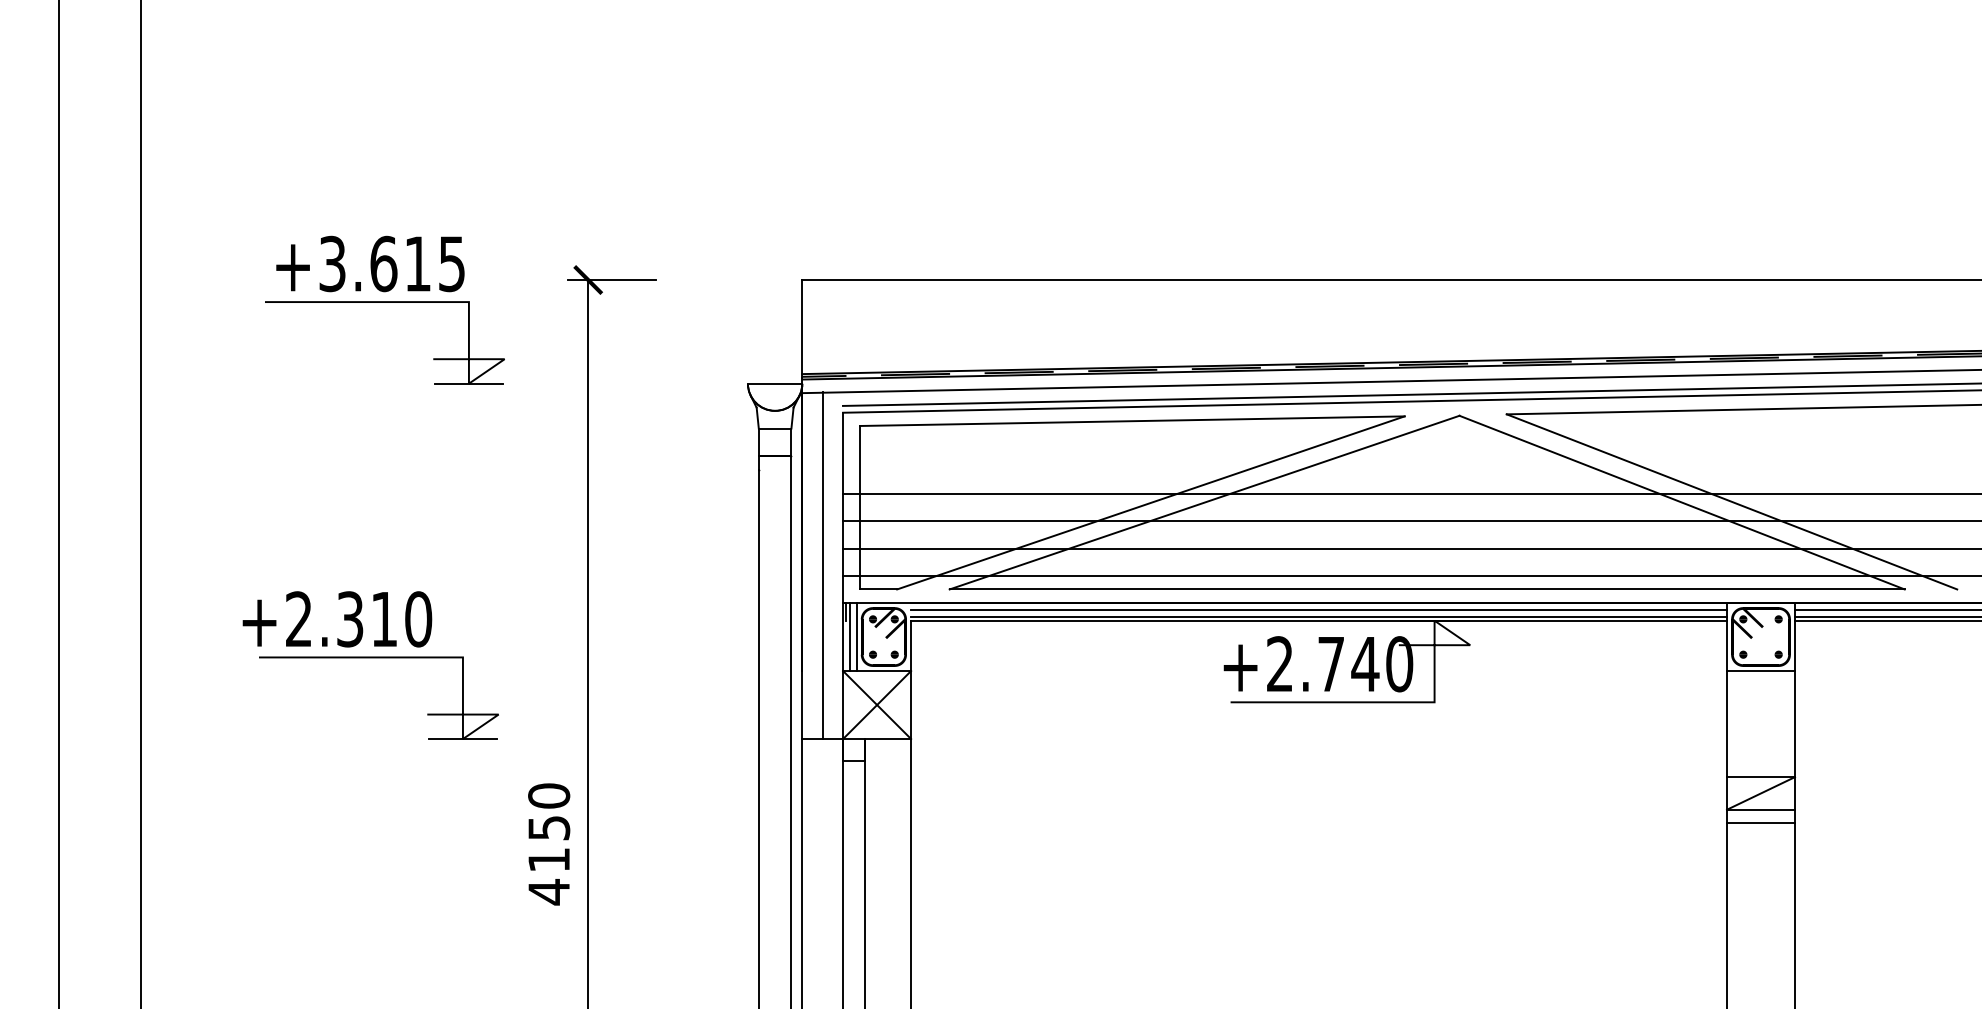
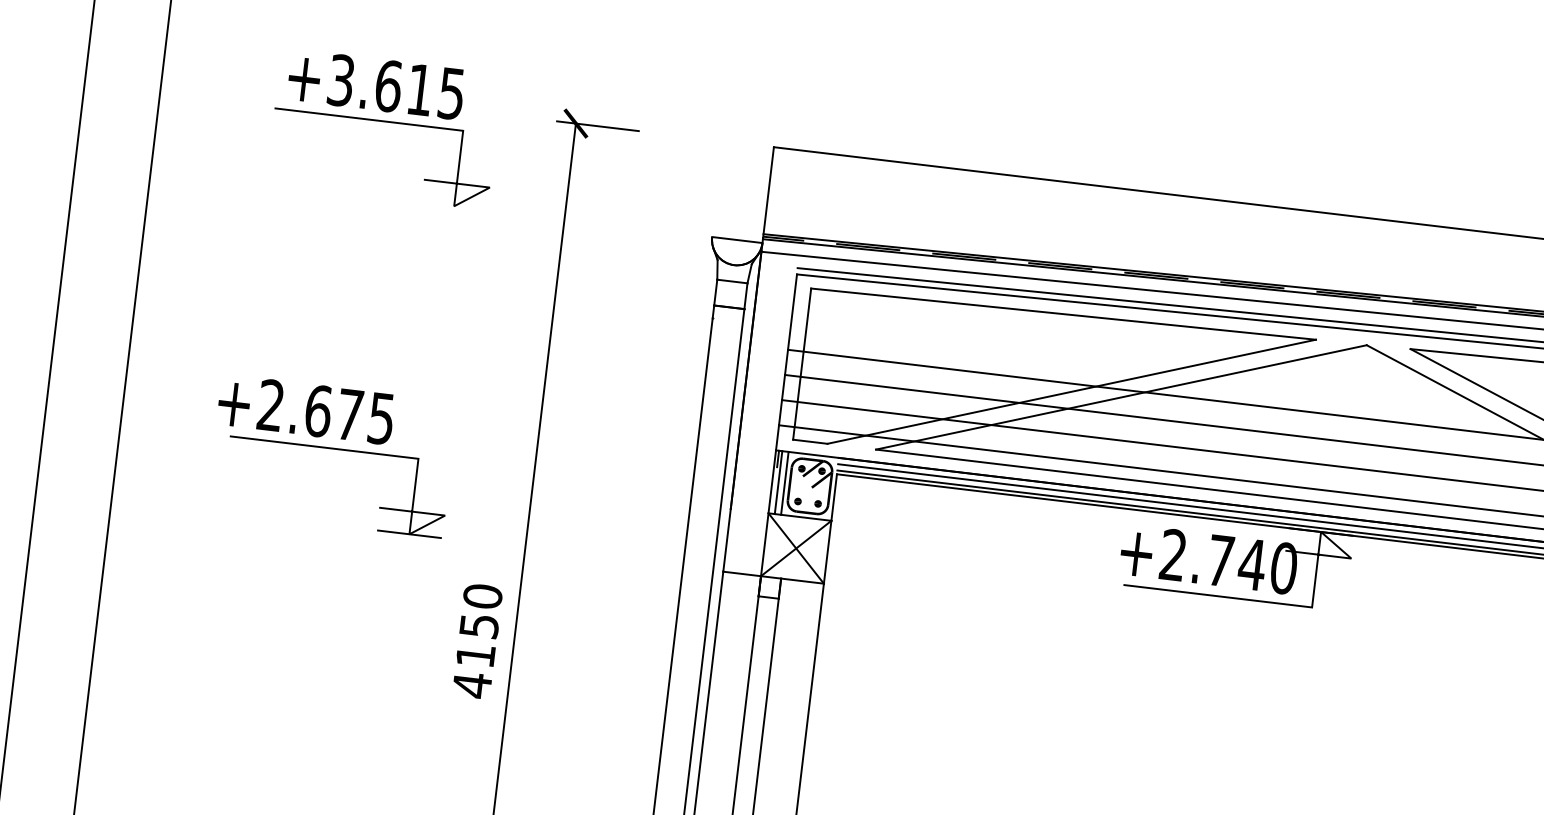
line: (468, 383) -> (453, 206), removed
line: (822, 565) -> (761, 413), removed
text: (384, 619) -> (350, 415), +2.310 -> +2.675

